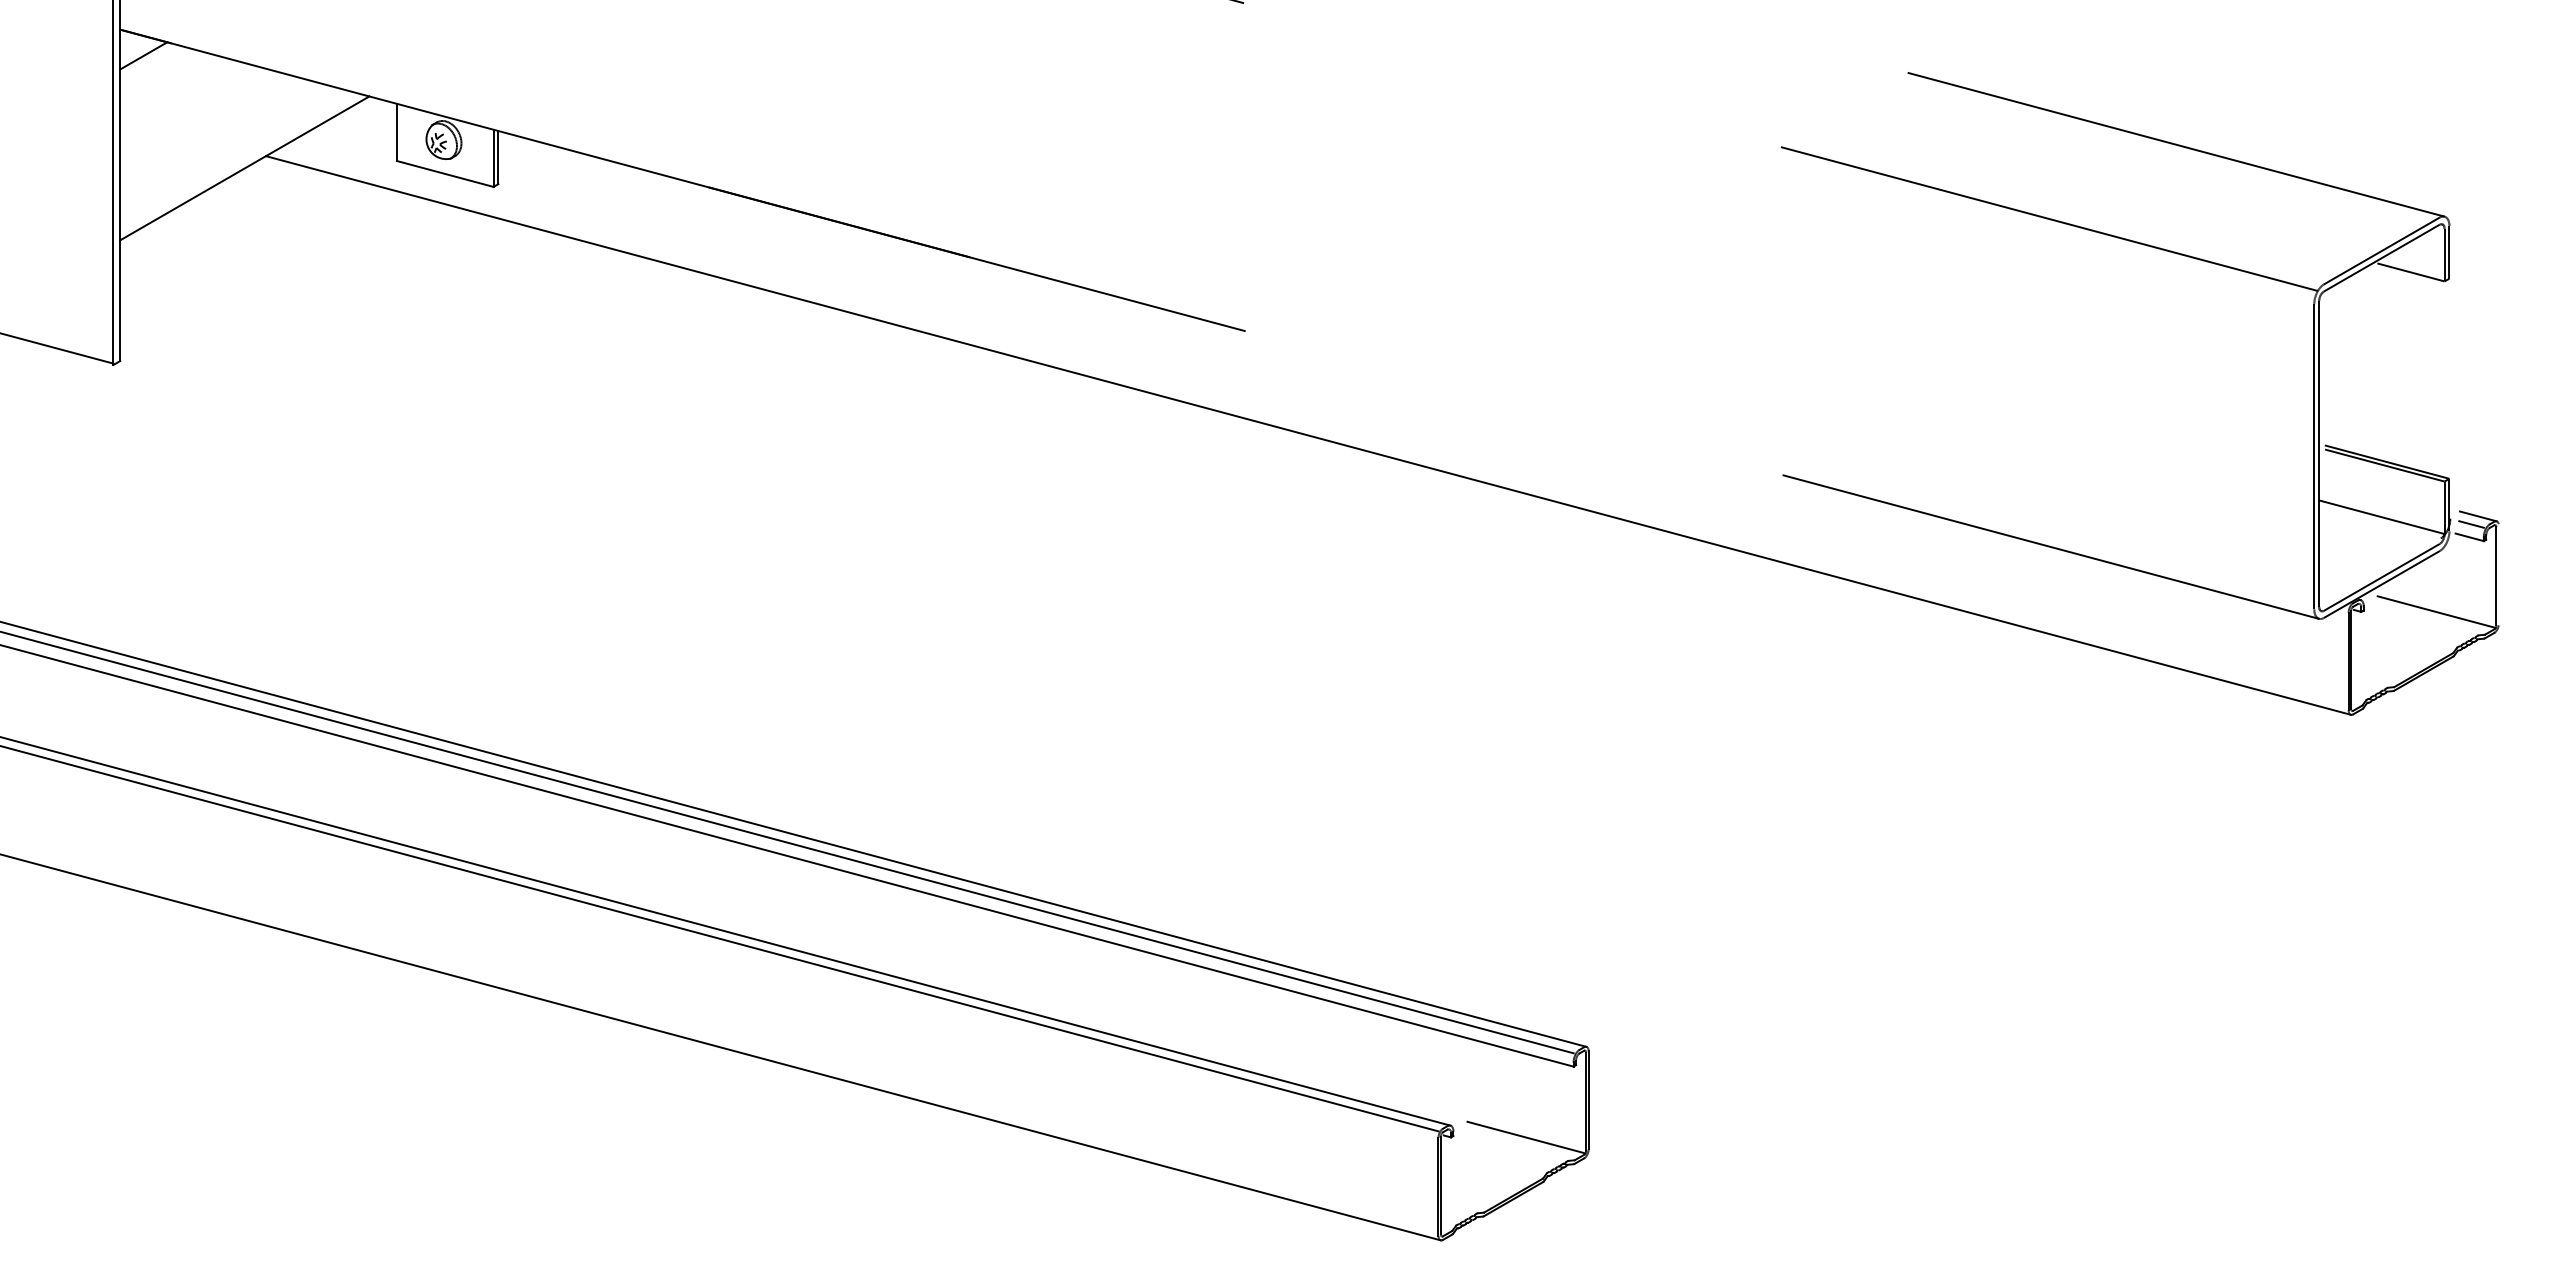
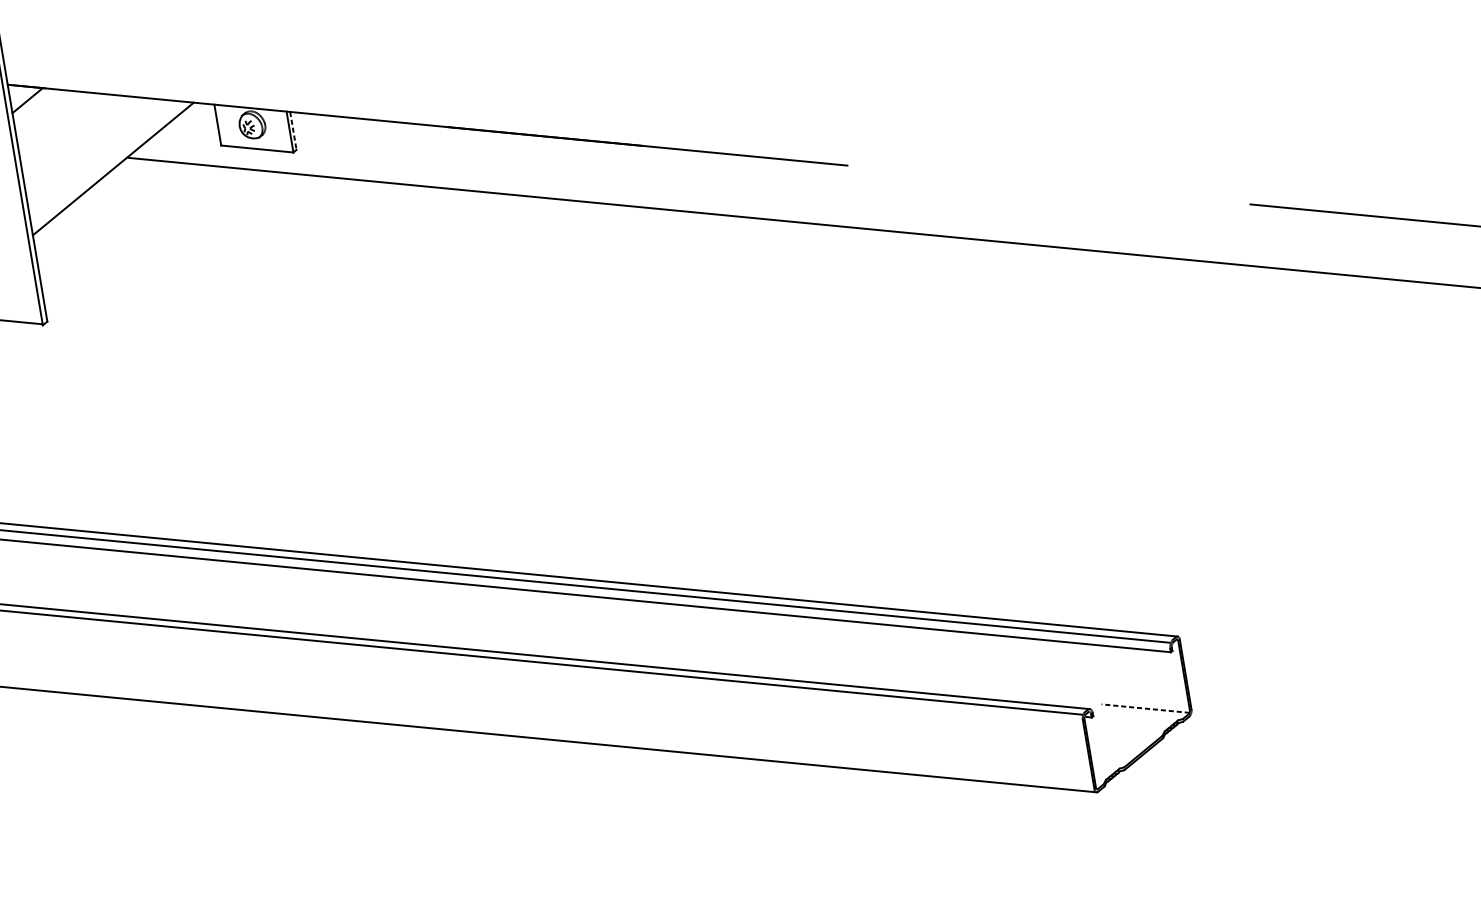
line: (498, 157) -> (293, 130), solid -> dashed
line: (1525, 1137) -> (1144, 708), solid -> dashed

